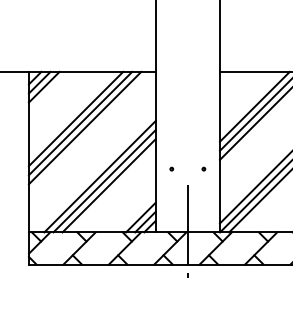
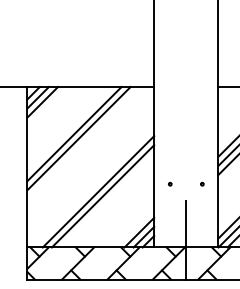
line: (84, 127) -> (82, 142), removed
line: (108, 185) -> (106, 200), removed

